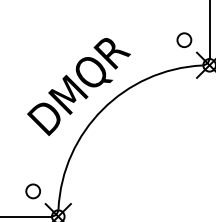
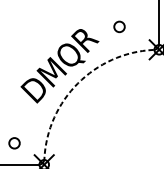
circle: (184, 39) -> (119, 26), moved
arc: (102, 109) -> (77, 83), solid -> dashed
circle: (32, 191) -> (13, 143), moved

